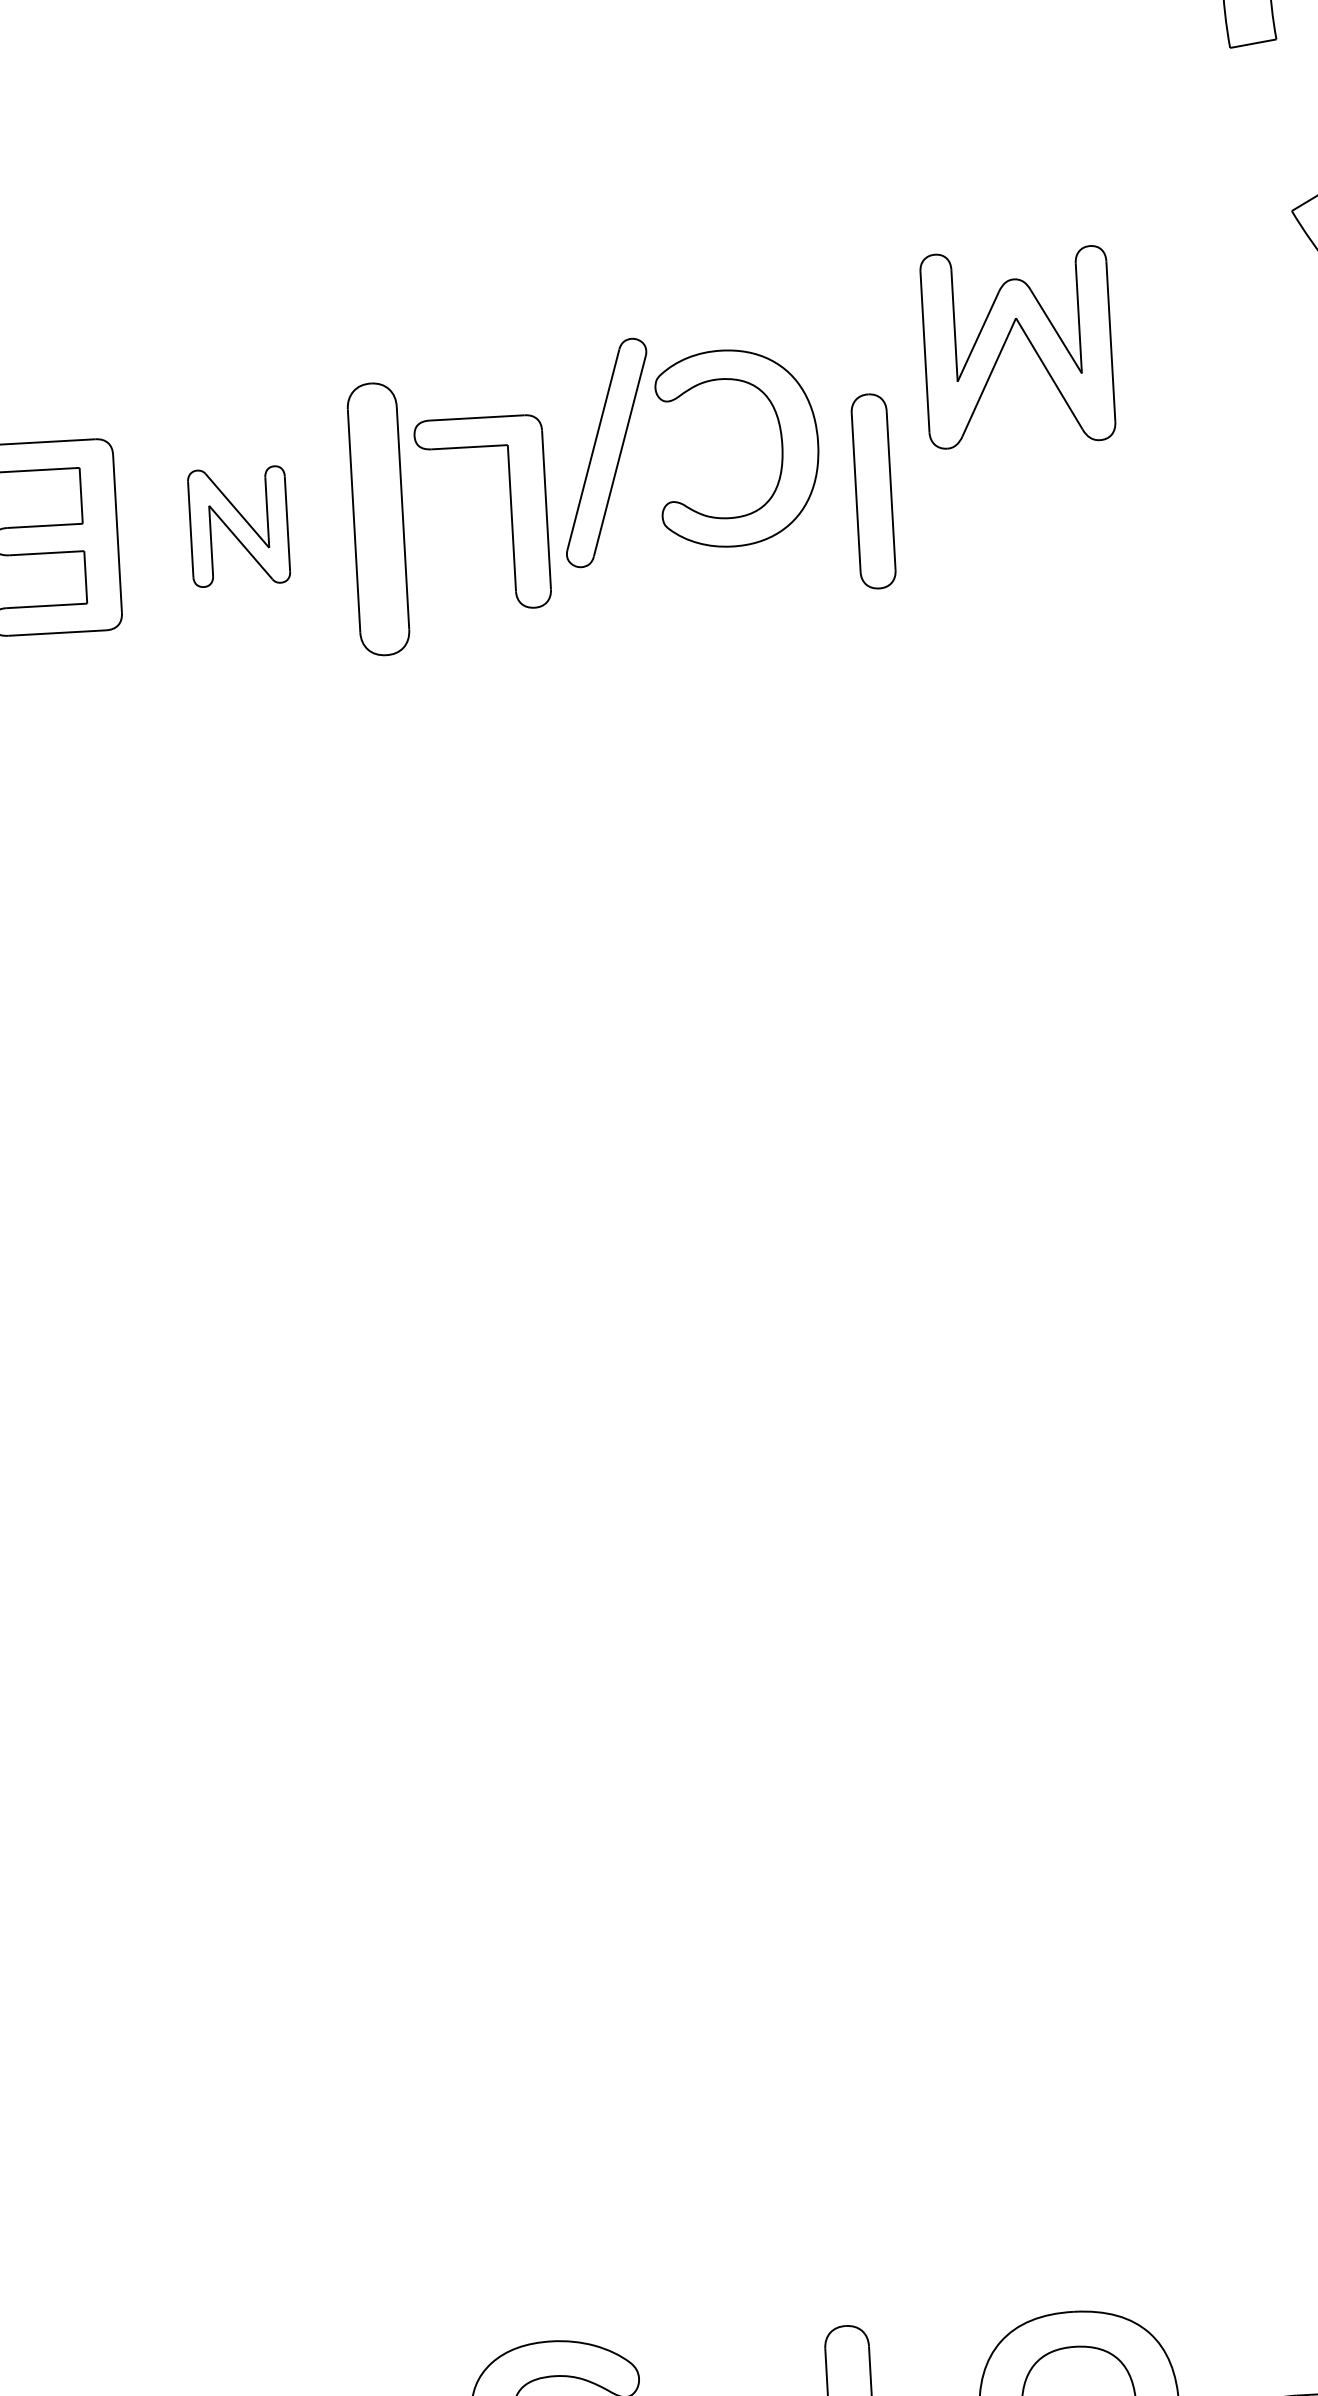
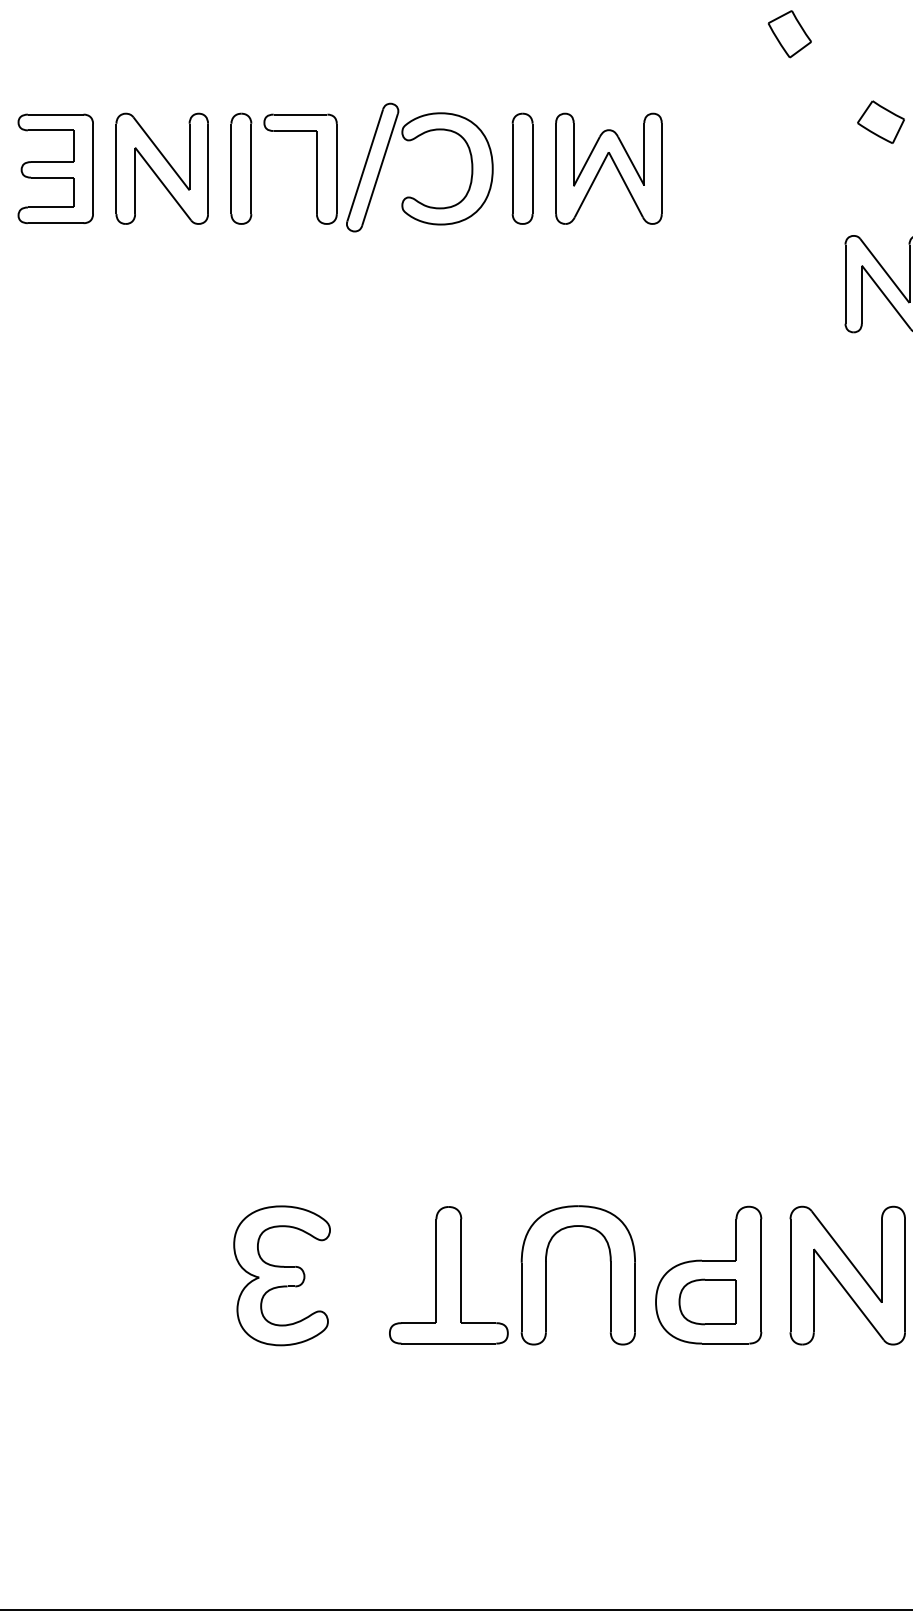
part: (1006, 343) -> (602, 166), moved
part: (670, 403) -> (410, 141), moved
part: (378, 518) -> (241, 168), size x0.71
part: (237, 526) -> (161, 168), size x1.67

